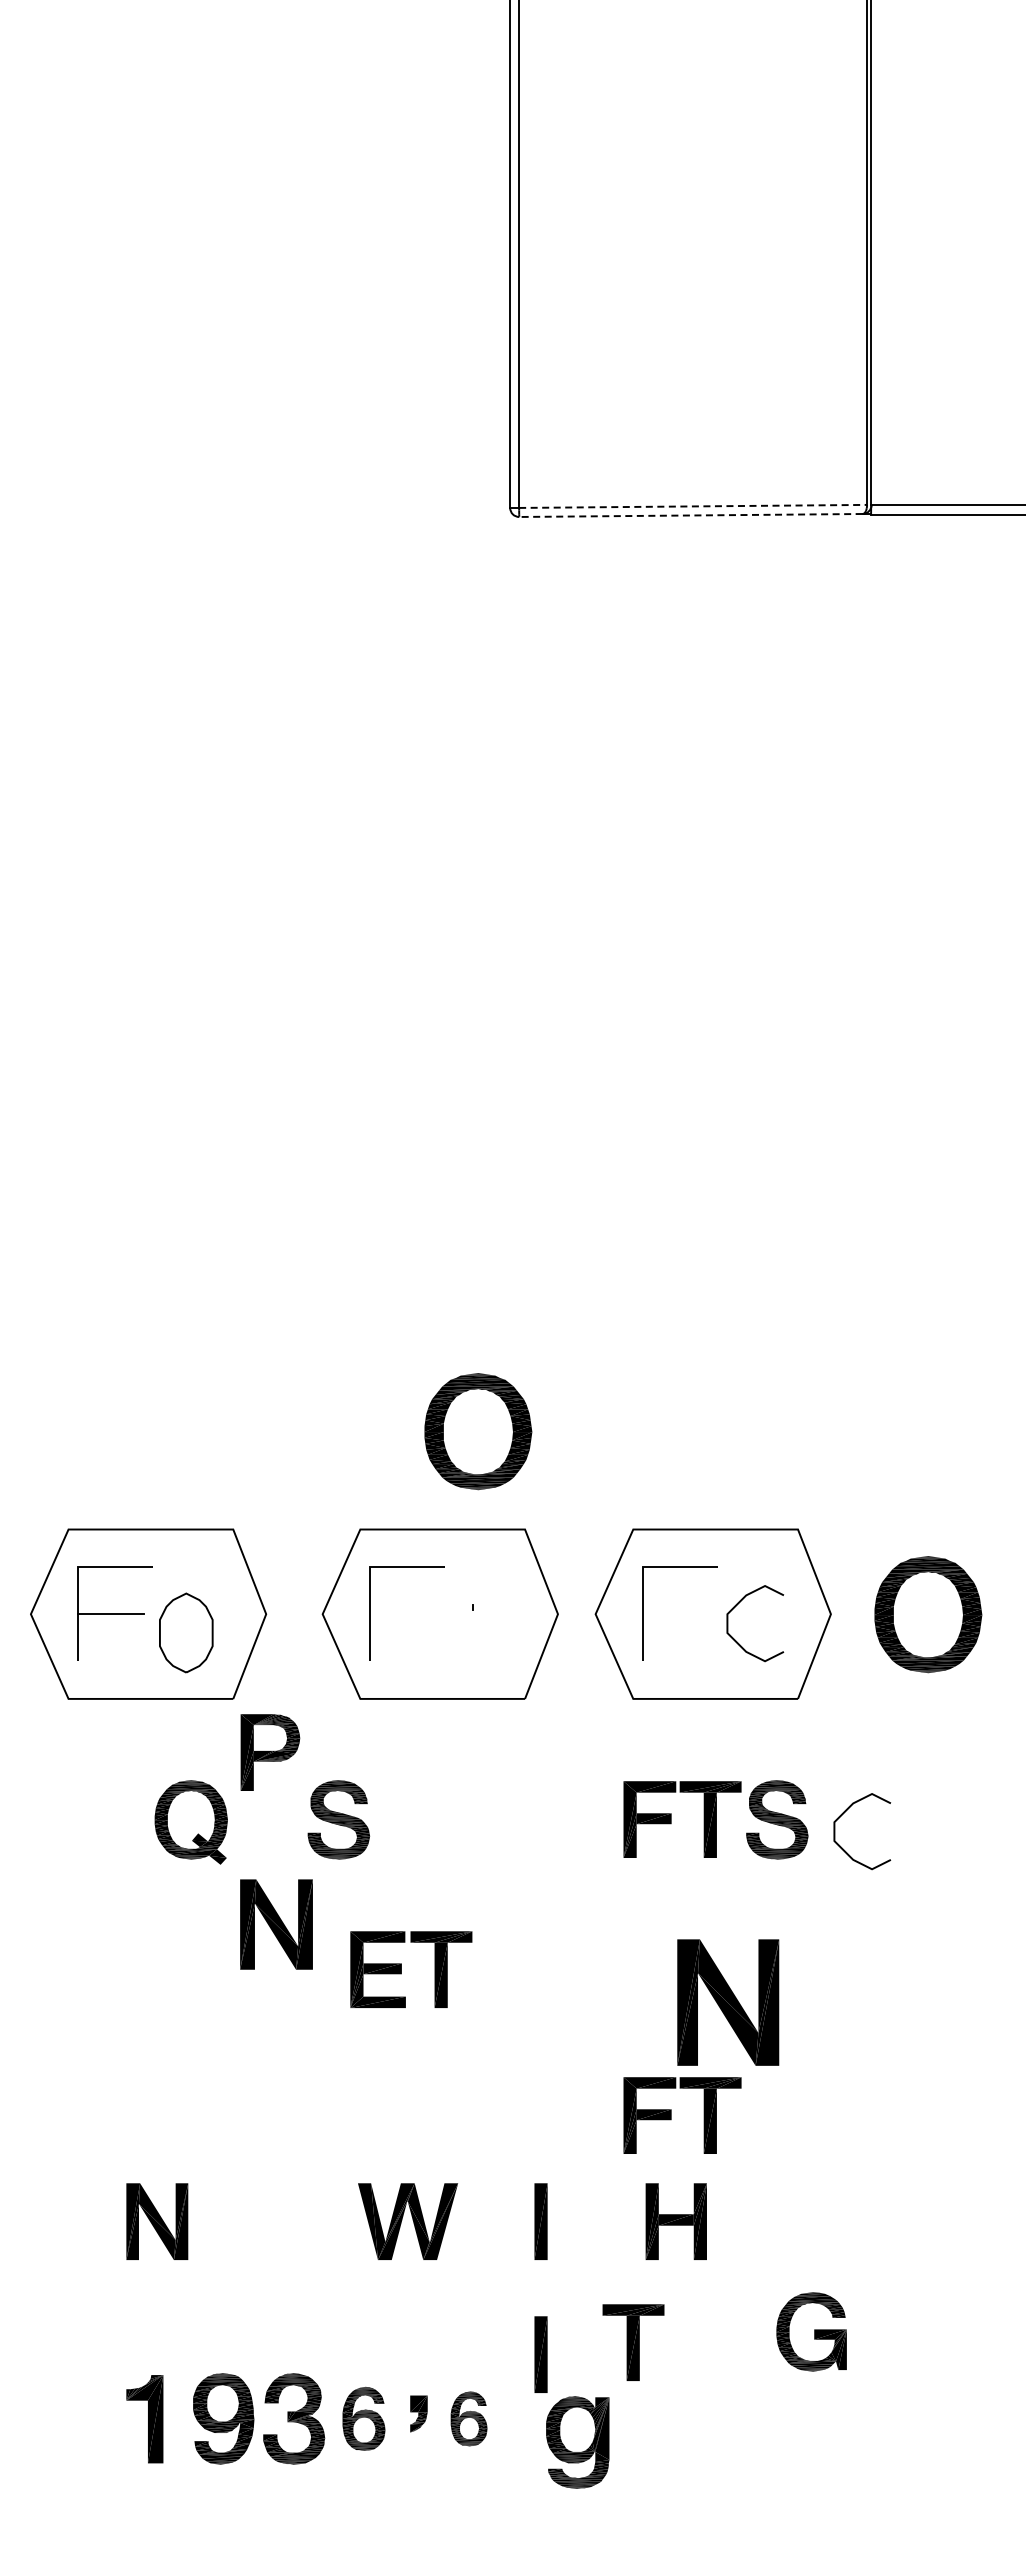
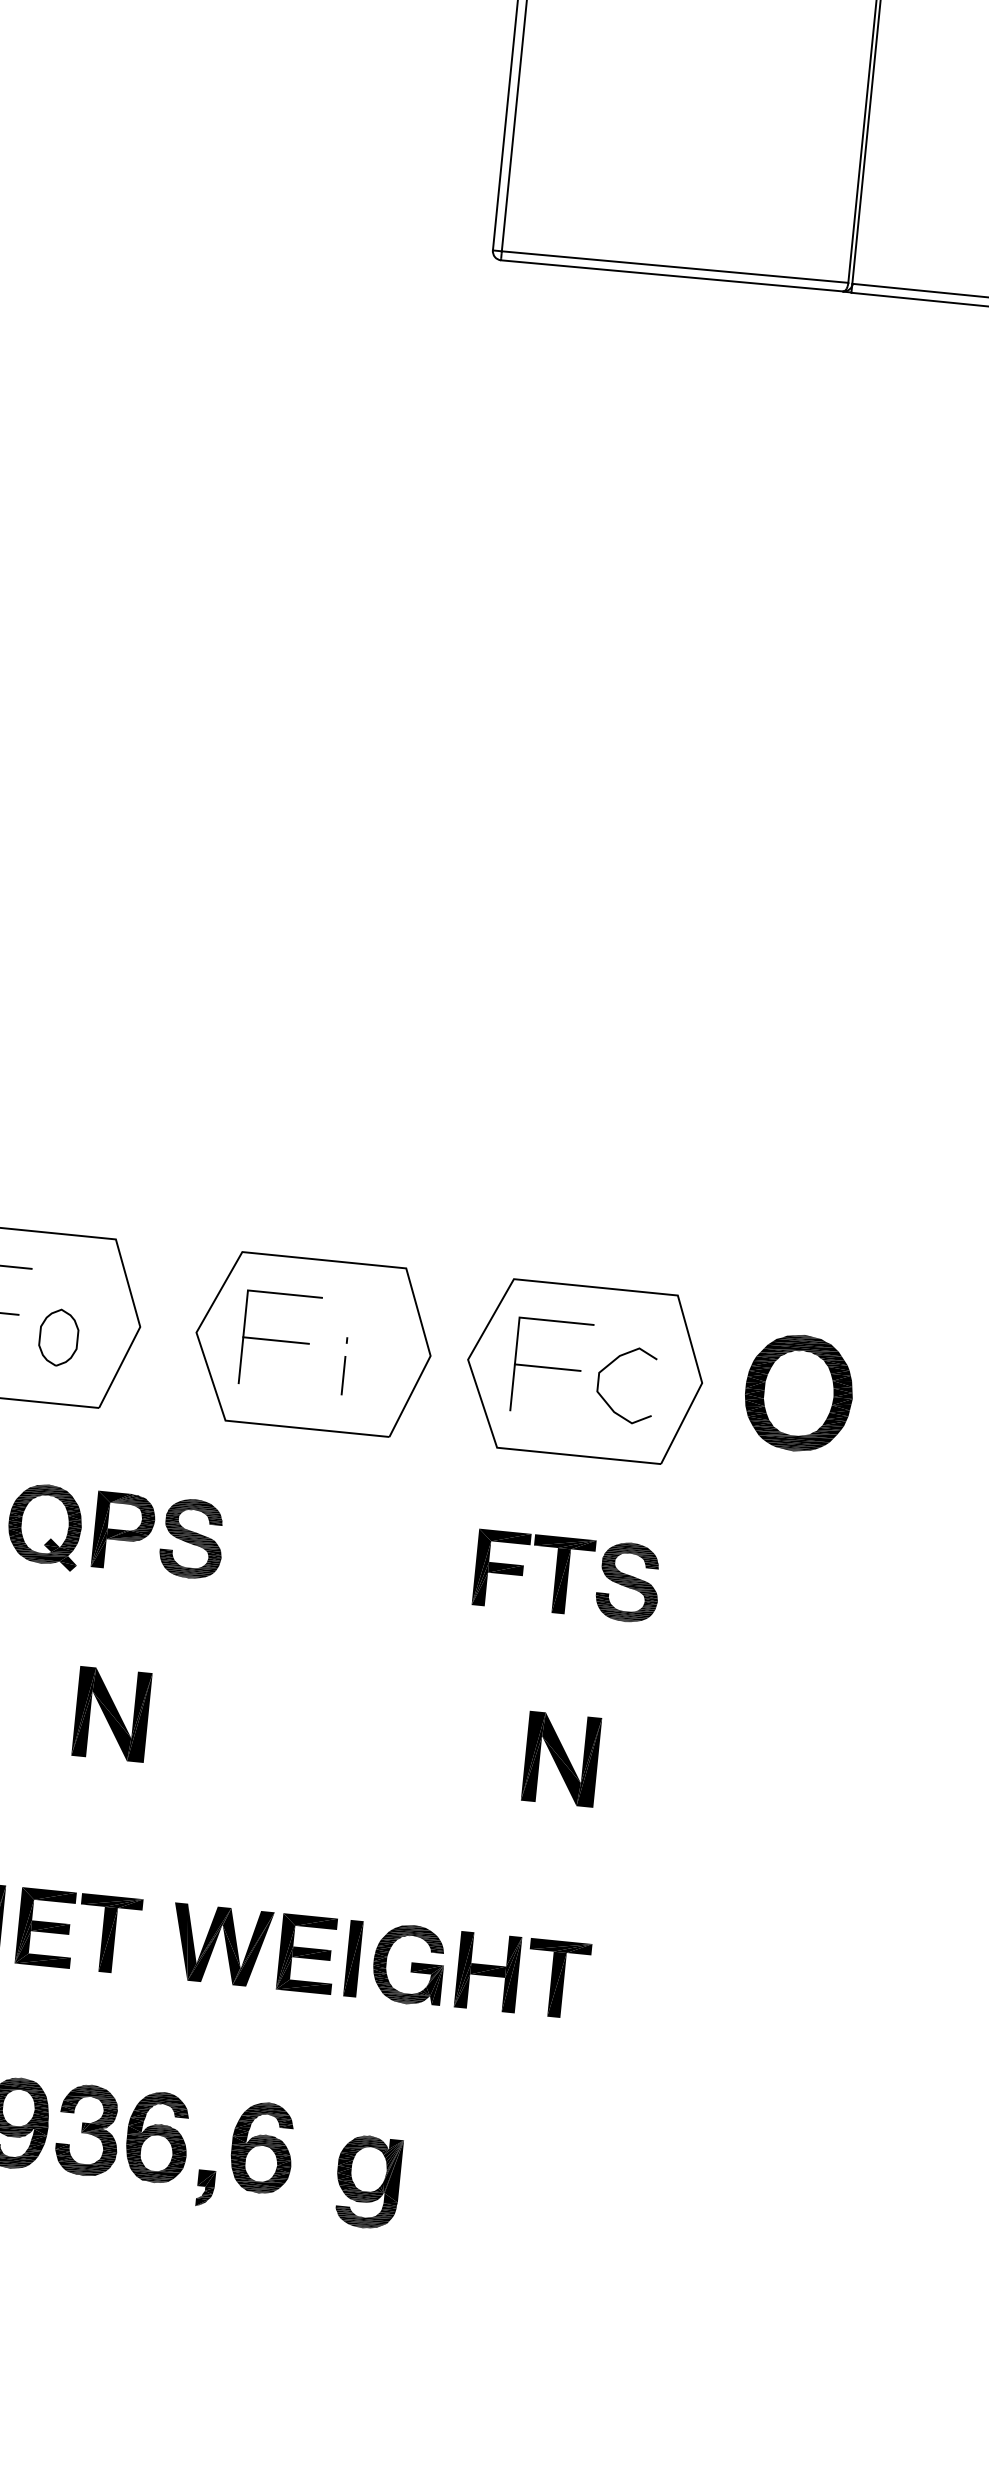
line: (693, 506) -> (675, 267), dashed -> solid
line: (690, 515) -> (671, 275), dashed -> solid
part: (478, 1431) -> (369, 1166), removed
line: (402, 1614) -> (275, 1340), added
line: (675, 1614) -> (547, 1367), added
part: (185, 1632) -> (58, 1337), size x0.71
line: (473, 1642) -> (343, 1375), added
part: (270, 1752) -> (124, 1531), moved
curve: (844, 1813) -> (695, 1582), removed
part: (276, 1924) -> (111, 1714), moved
part: (401, 1969) -> (69, 1930), moved
part: (728, 2002) -> (561, 1759), size x0.71
part: (671, 2115) -> (493, 1866), removed
part: (494, 2221) -> (307, 1953), added
part: (811, 2331) -> (408, 1964), moved
part: (633, 2342) -> (557, 1978), moved
part: (540, 2354) -> (339, 2090), removed
part: (418, 2413) -> (205, 2187), moved
part: (363, 2418) -> (157, 2136), size x1.43
part: (468, 2418) -> (261, 2147), size x1.67

